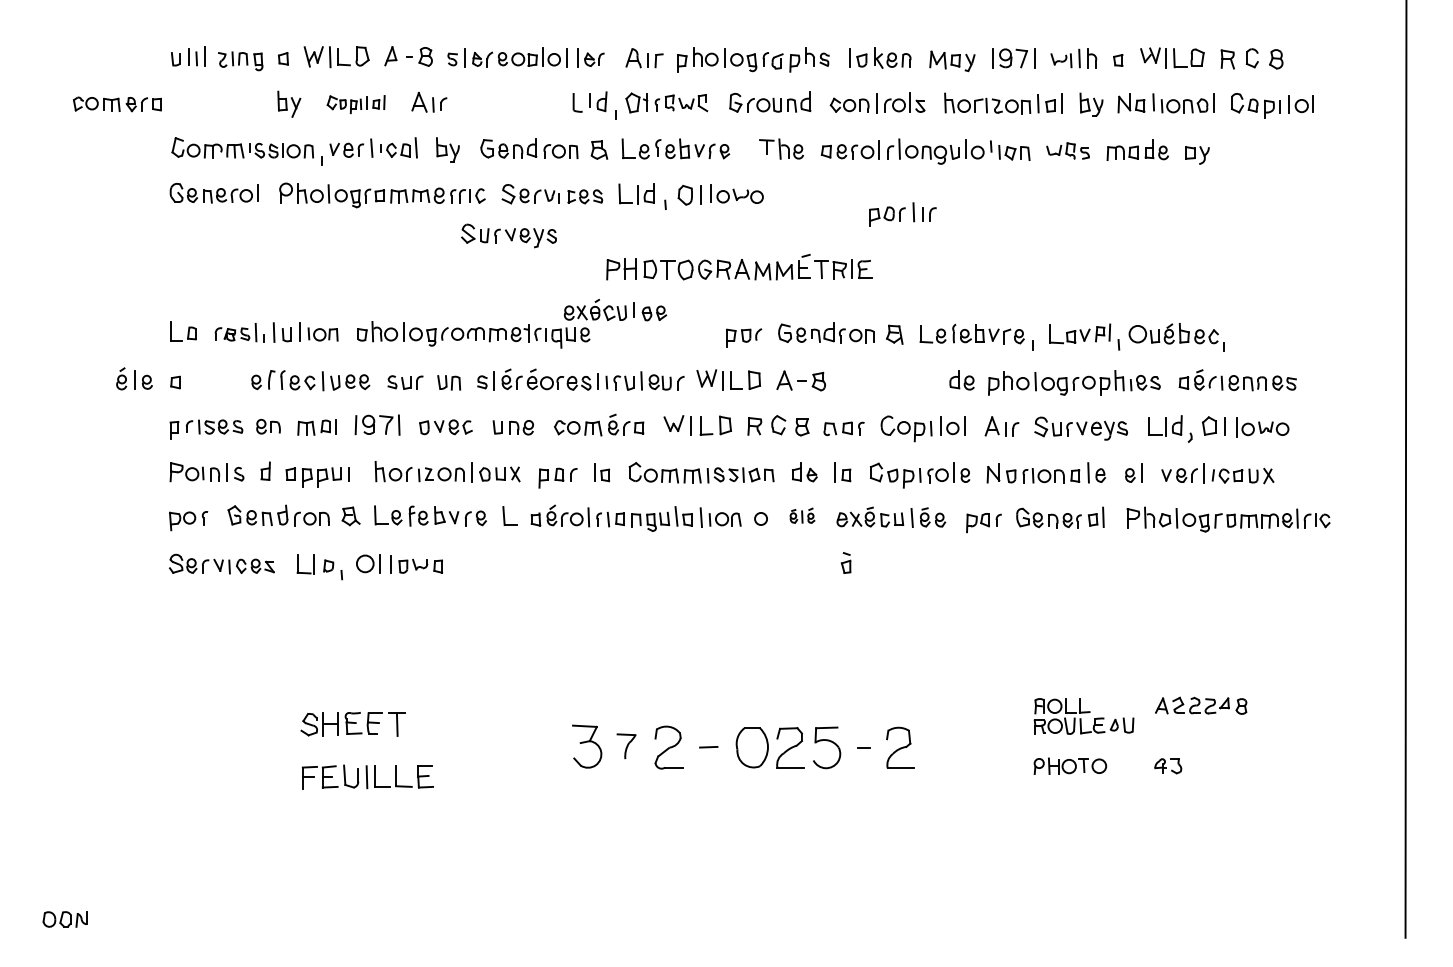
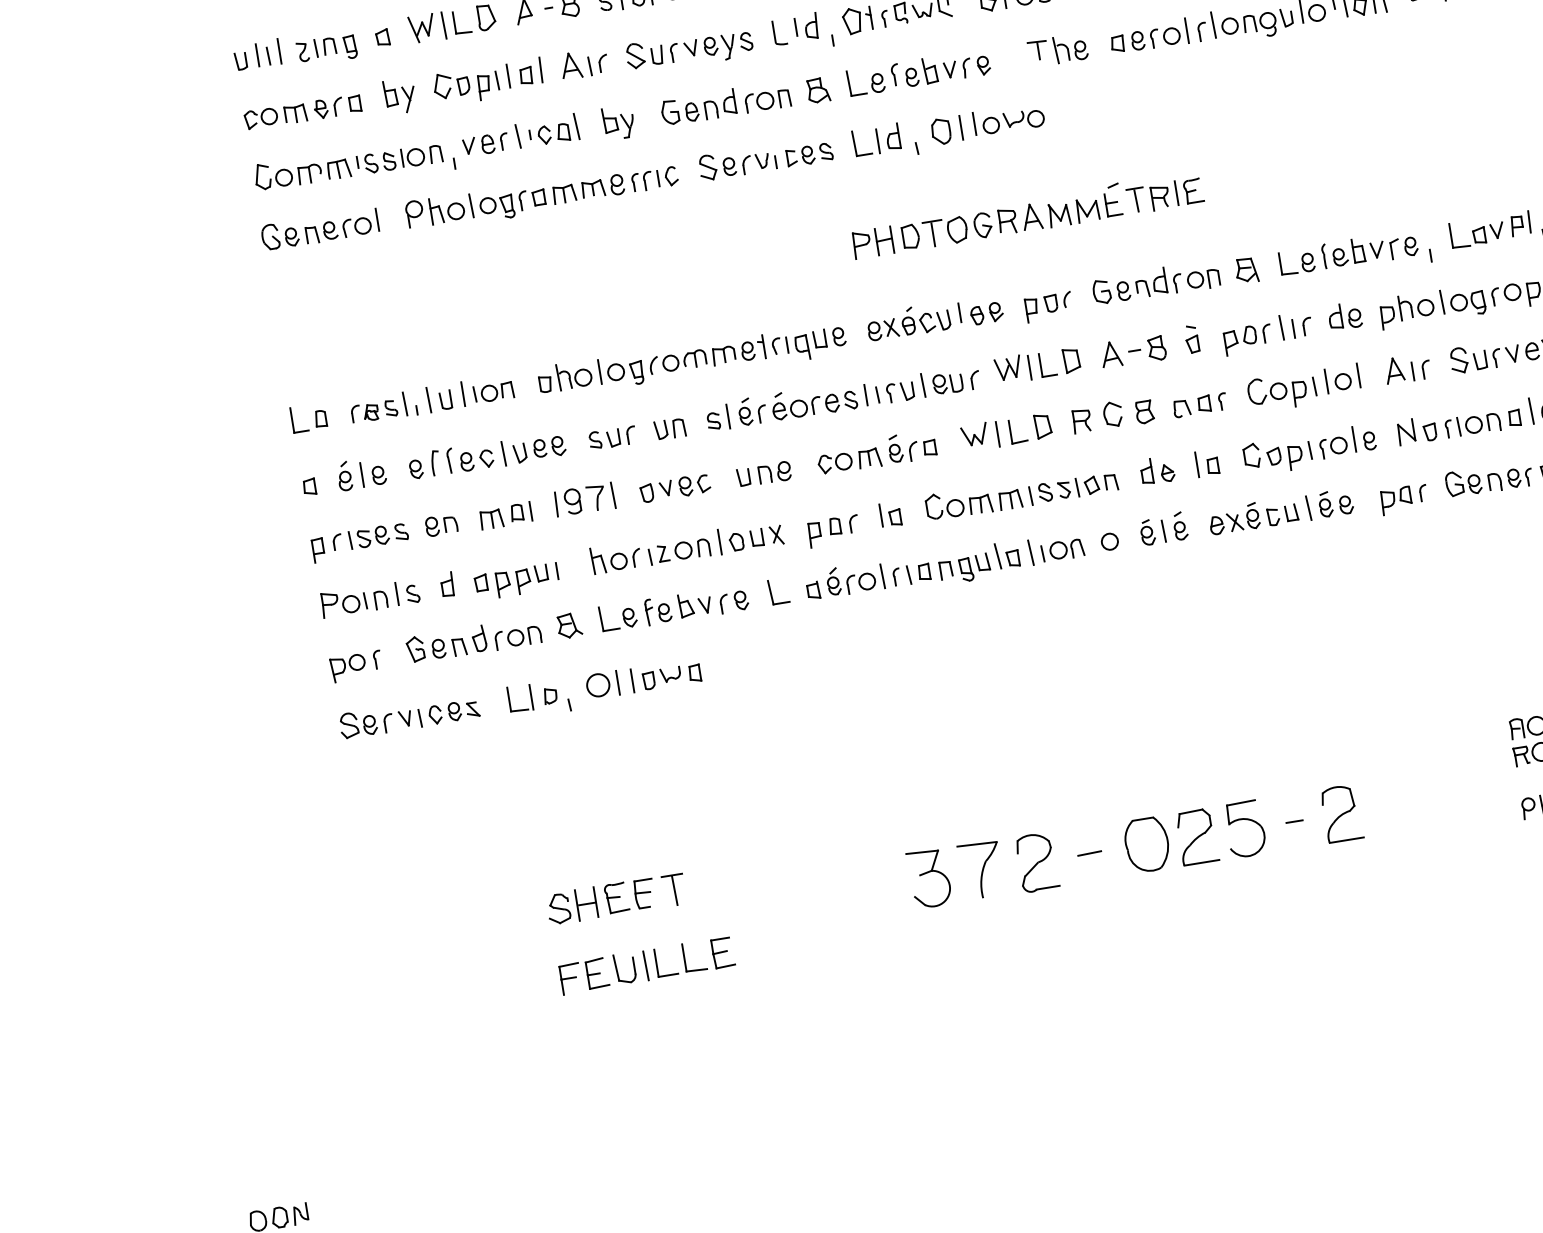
part: (117, 104) -> (303, 112), moved
part: (355, 104) -> (487, 82), size x1.43
part: (902, 214) -> (1267, 333), moved
part: (508, 235) -> (688, 49), moved
part: (615, 309) -> (934, 316), moved
part: (134, 378) -> (361, 473), moved
part: (802, 515) -> (1163, 528), size x1.43
part: (845, 562) -> (1191, 338), moved
part: (626, 746) -> (981, 870), size x1.67

